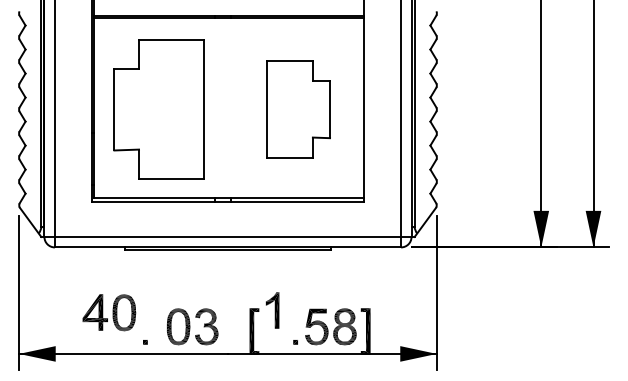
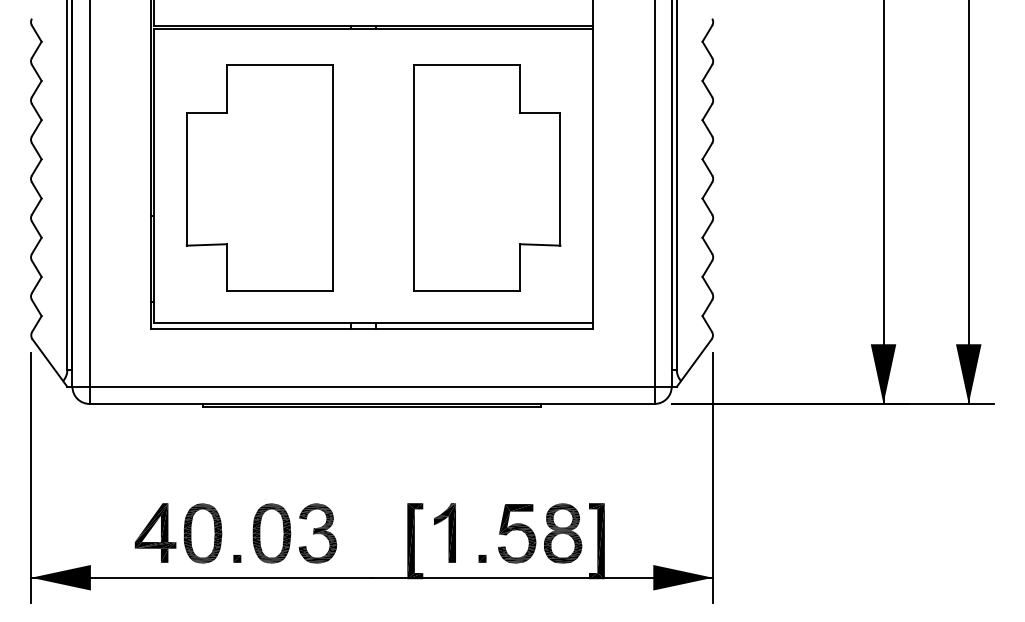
part: (298, 109) -> (487, 178), size x1.43
part: (272, 310) -> (444, 532), moved
part: (109, 312) -> (178, 532), moved
part: (192, 326) -> (294, 532), moved

